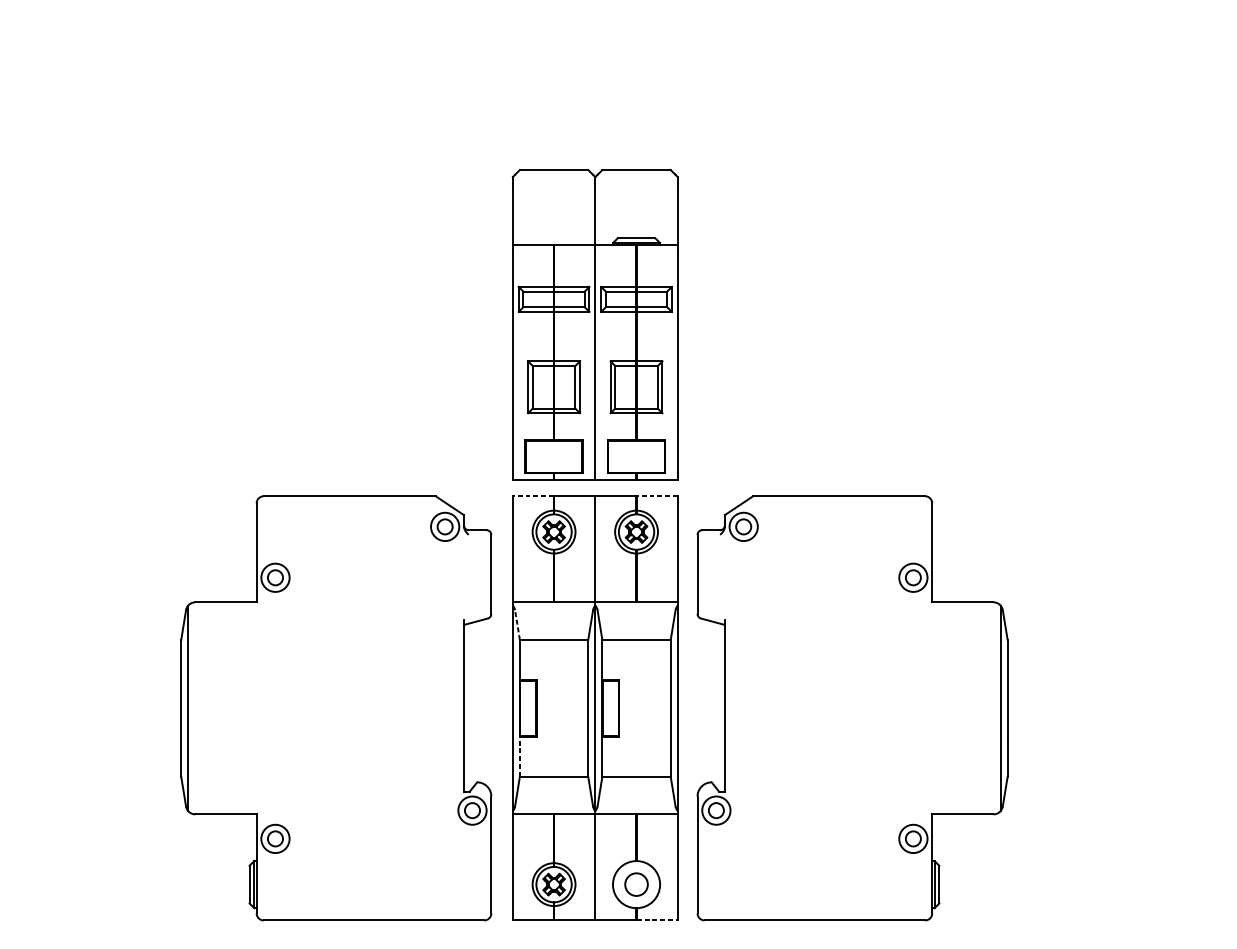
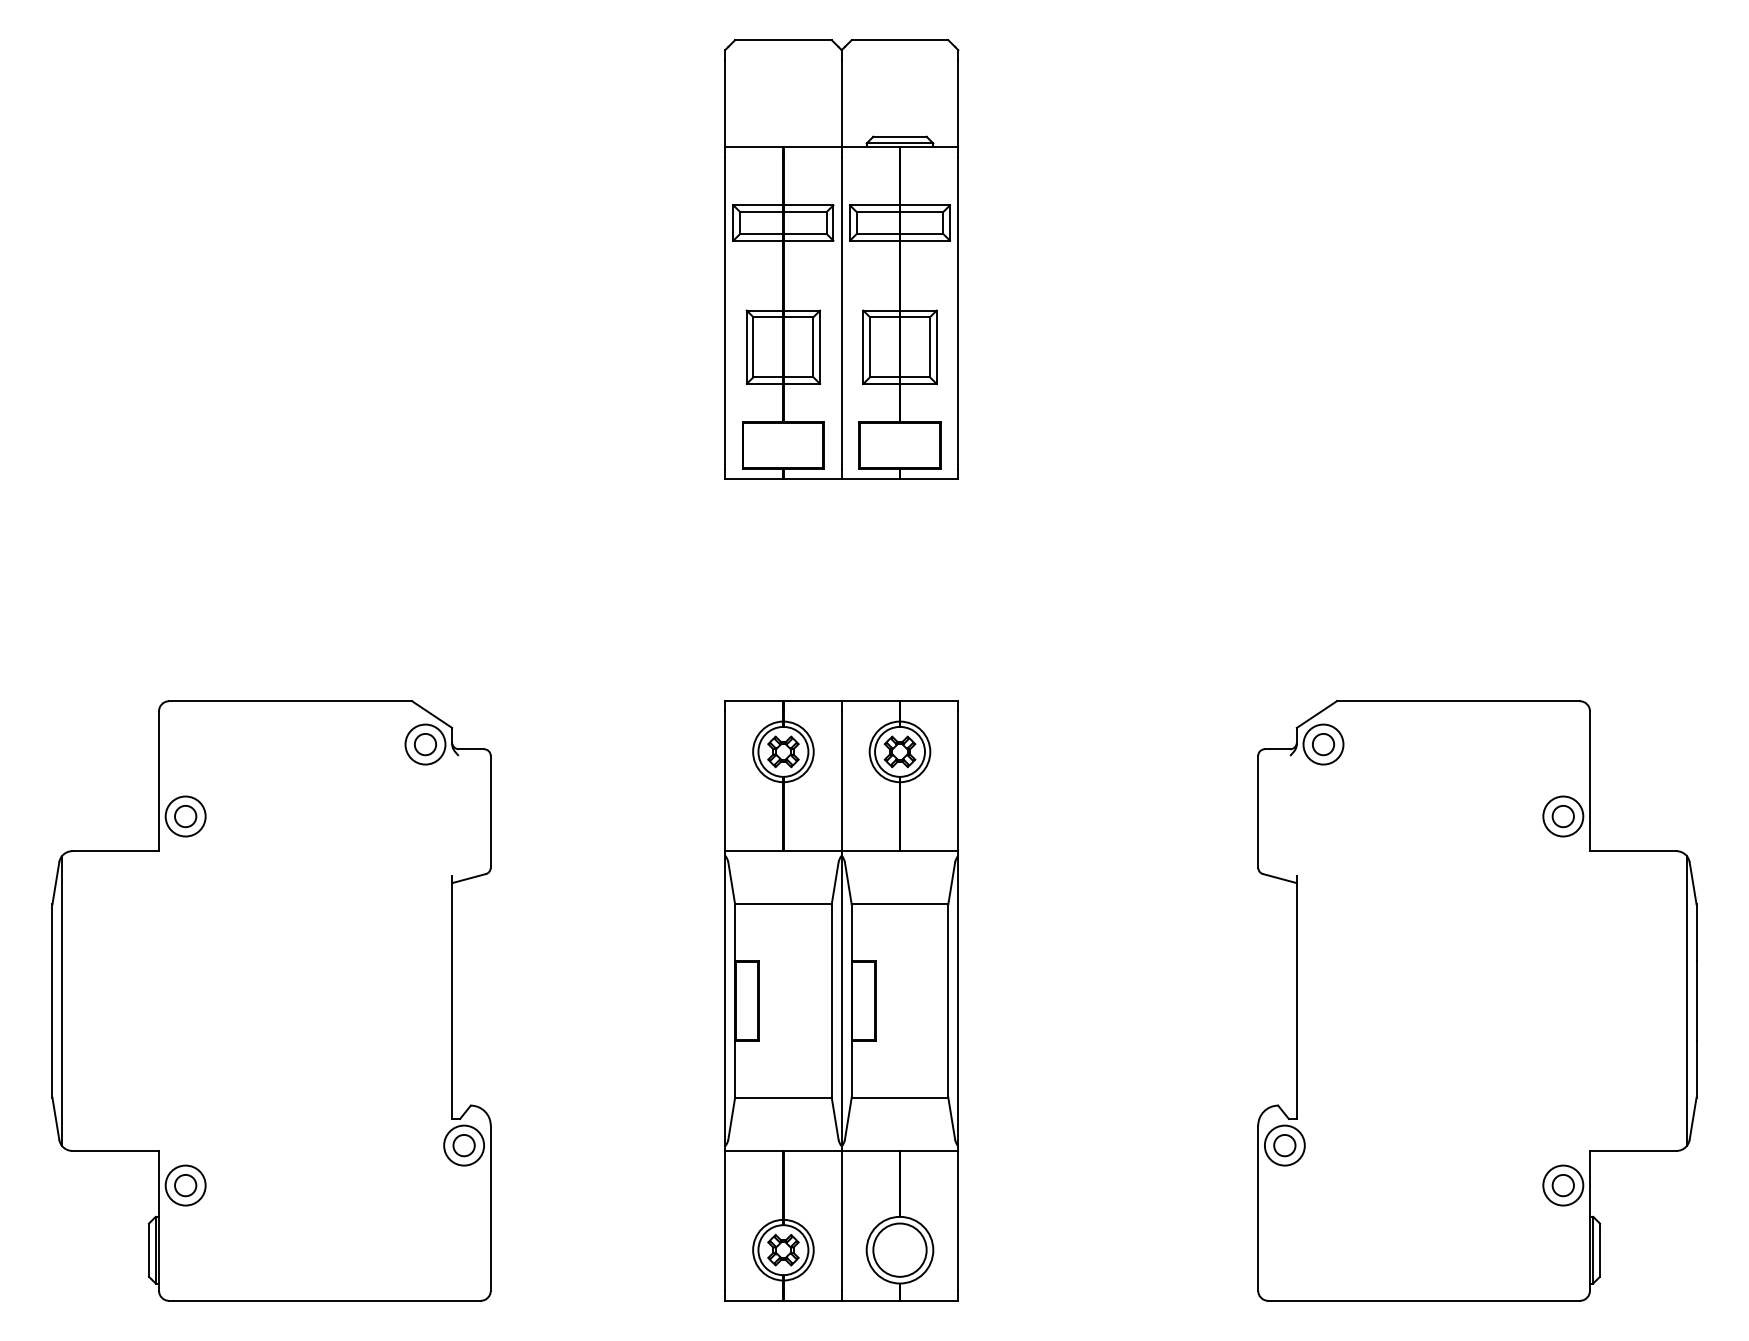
part: (595, 325) -> (841, 259), moved
line: (533, 496) -> (754, 701), dashed -> solid
line: (657, 496) -> (929, 701), dashed -> solid
line: (517, 624) -> (731, 882), dashed -> solid
part: (336, 707) -> (271, 1000), moved
part: (852, 707) -> (1477, 1000), moved
line: (520, 756) -> (735, 1068), dashed -> solid
circle: (636, 884) -> (899, 1249), size x1.67
line: (657, 920) -> (929, 1300), dashed -> solid

